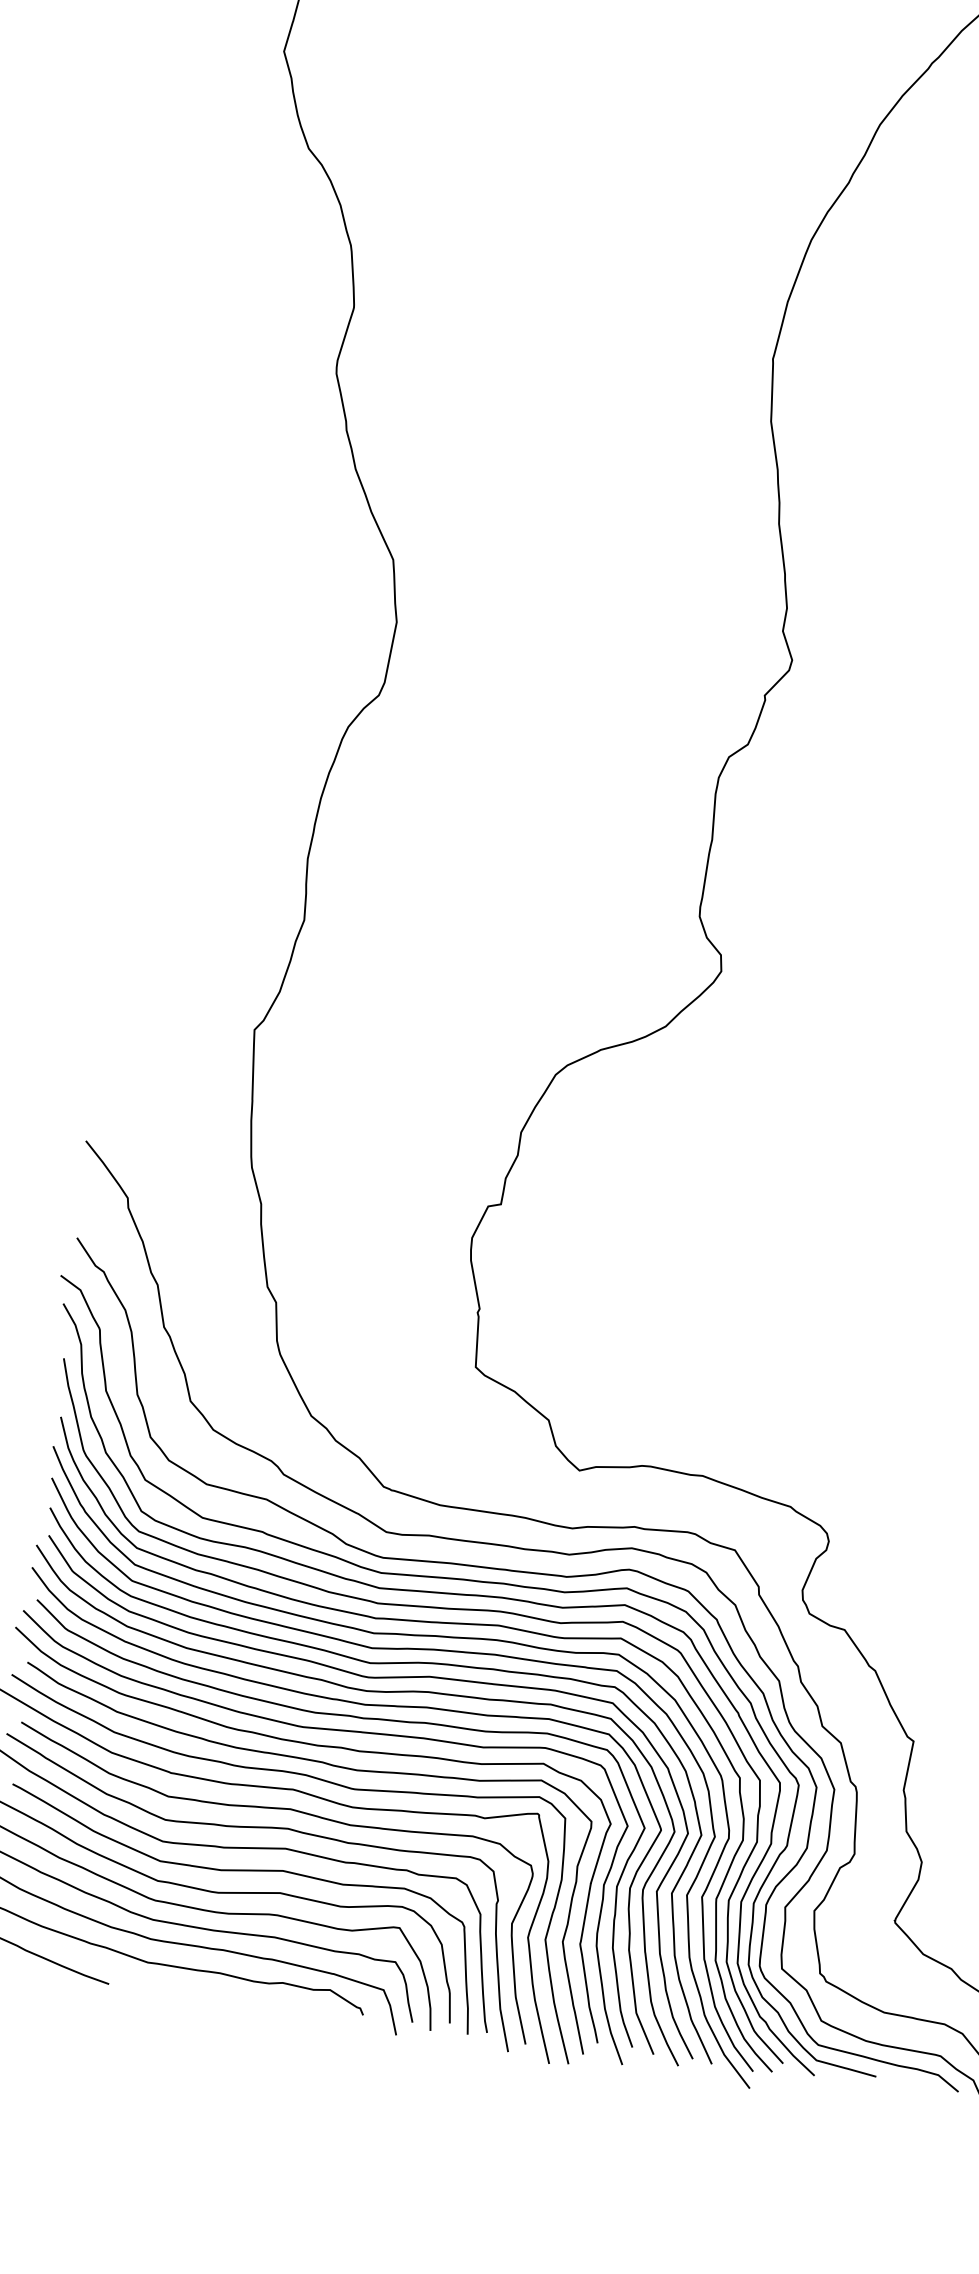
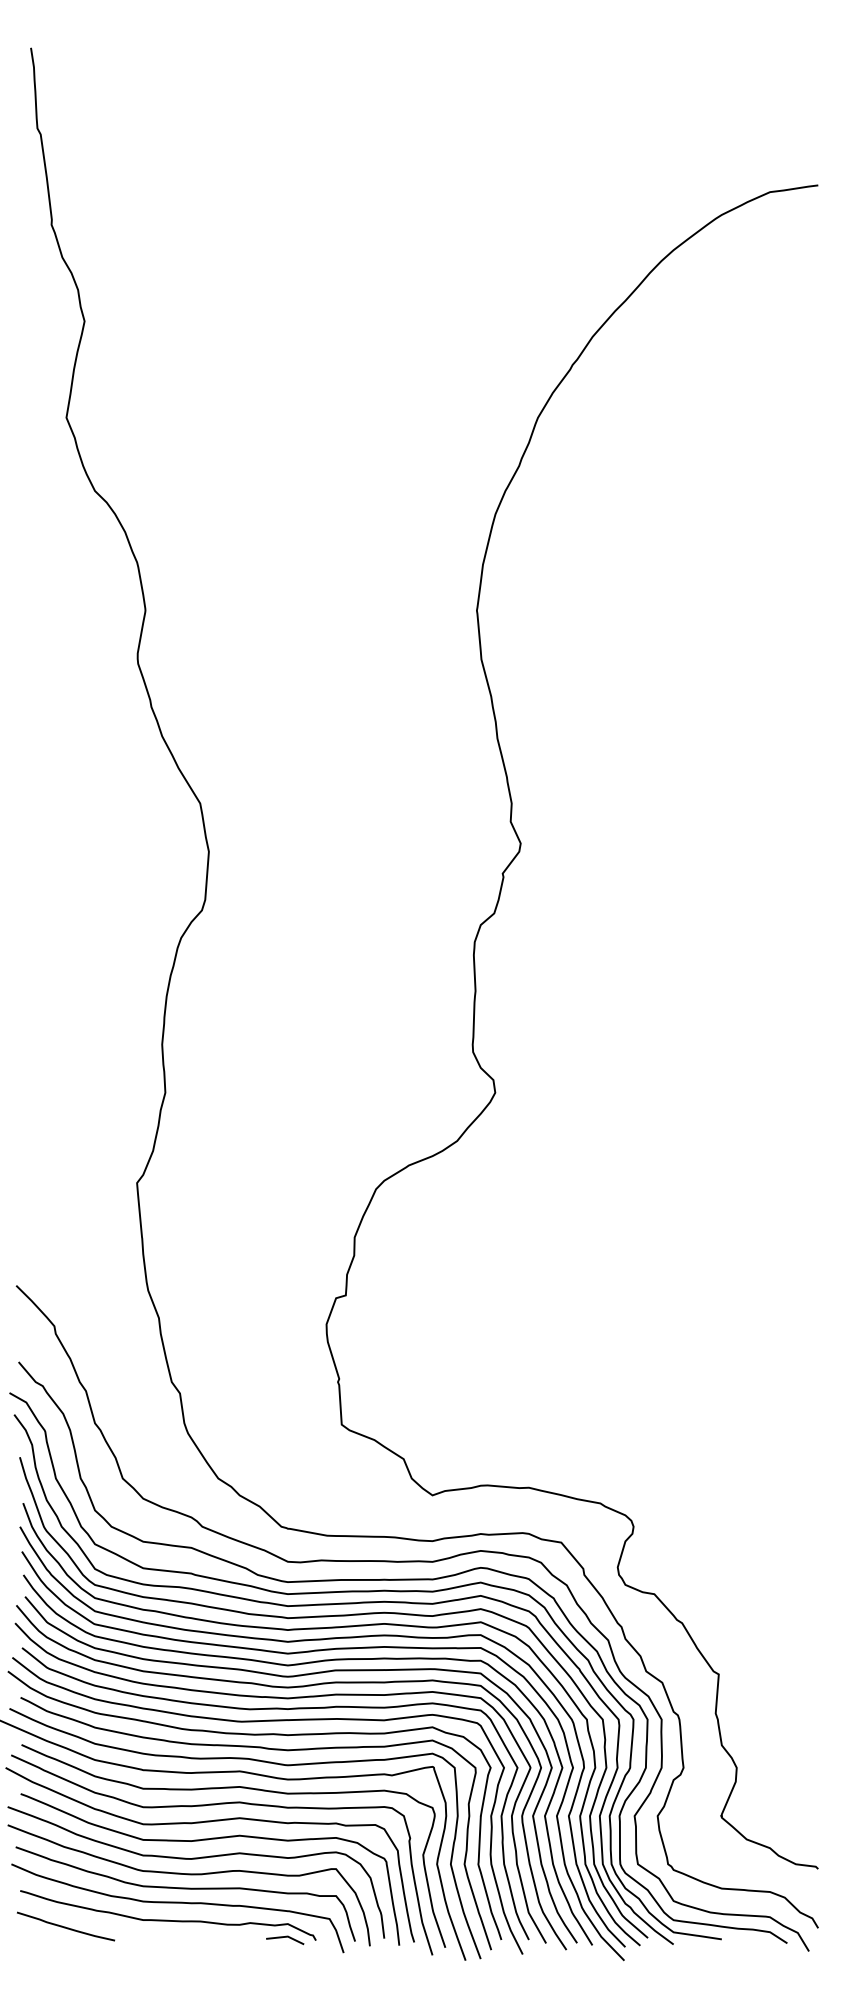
line: (325, 2006) -> (285, 1937), added

